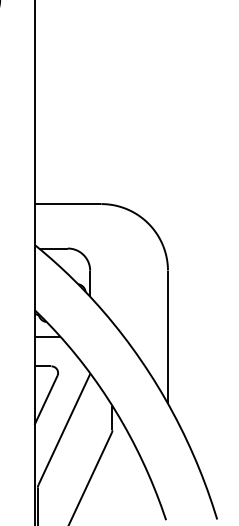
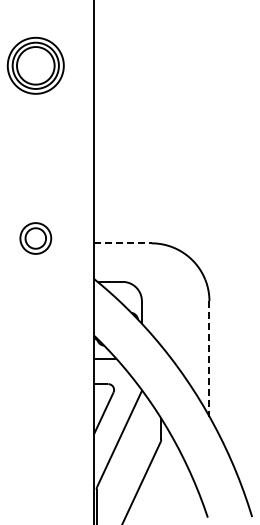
line: (67, 204) -> (122, 243), solid -> dashed
line: (168, 336) -> (209, 358), solid -> dashed

